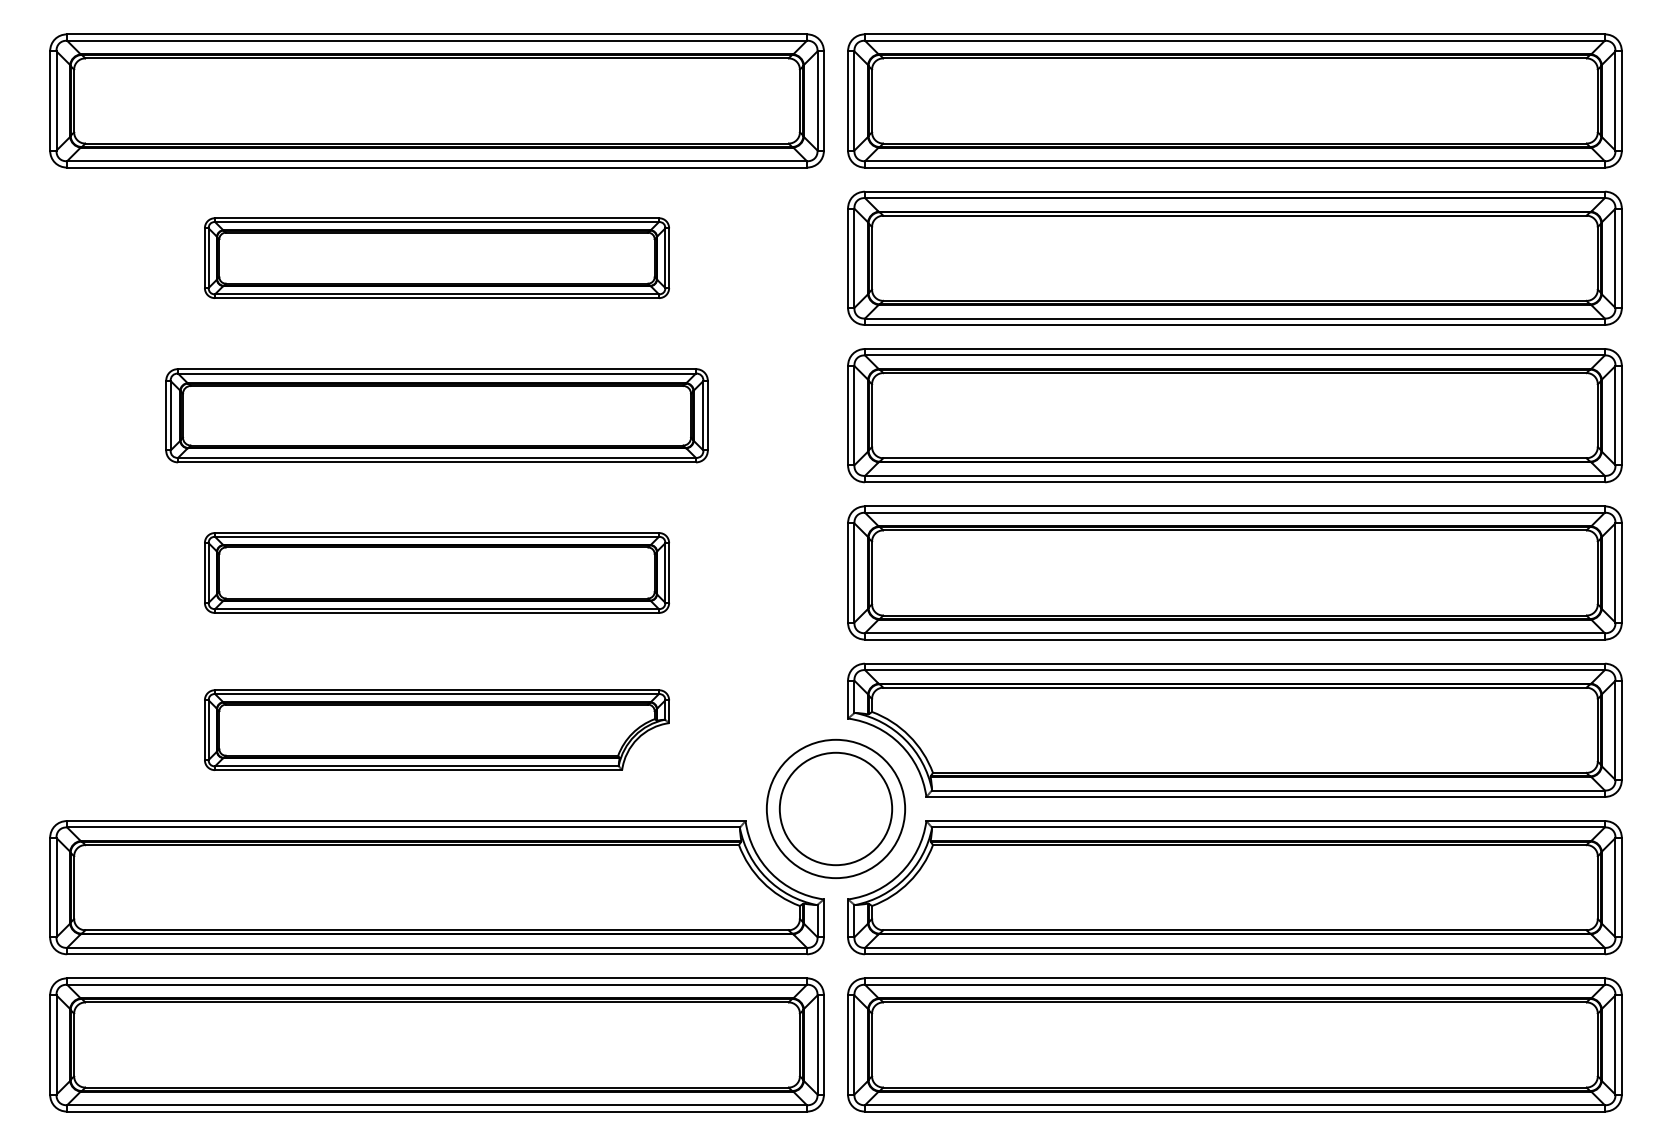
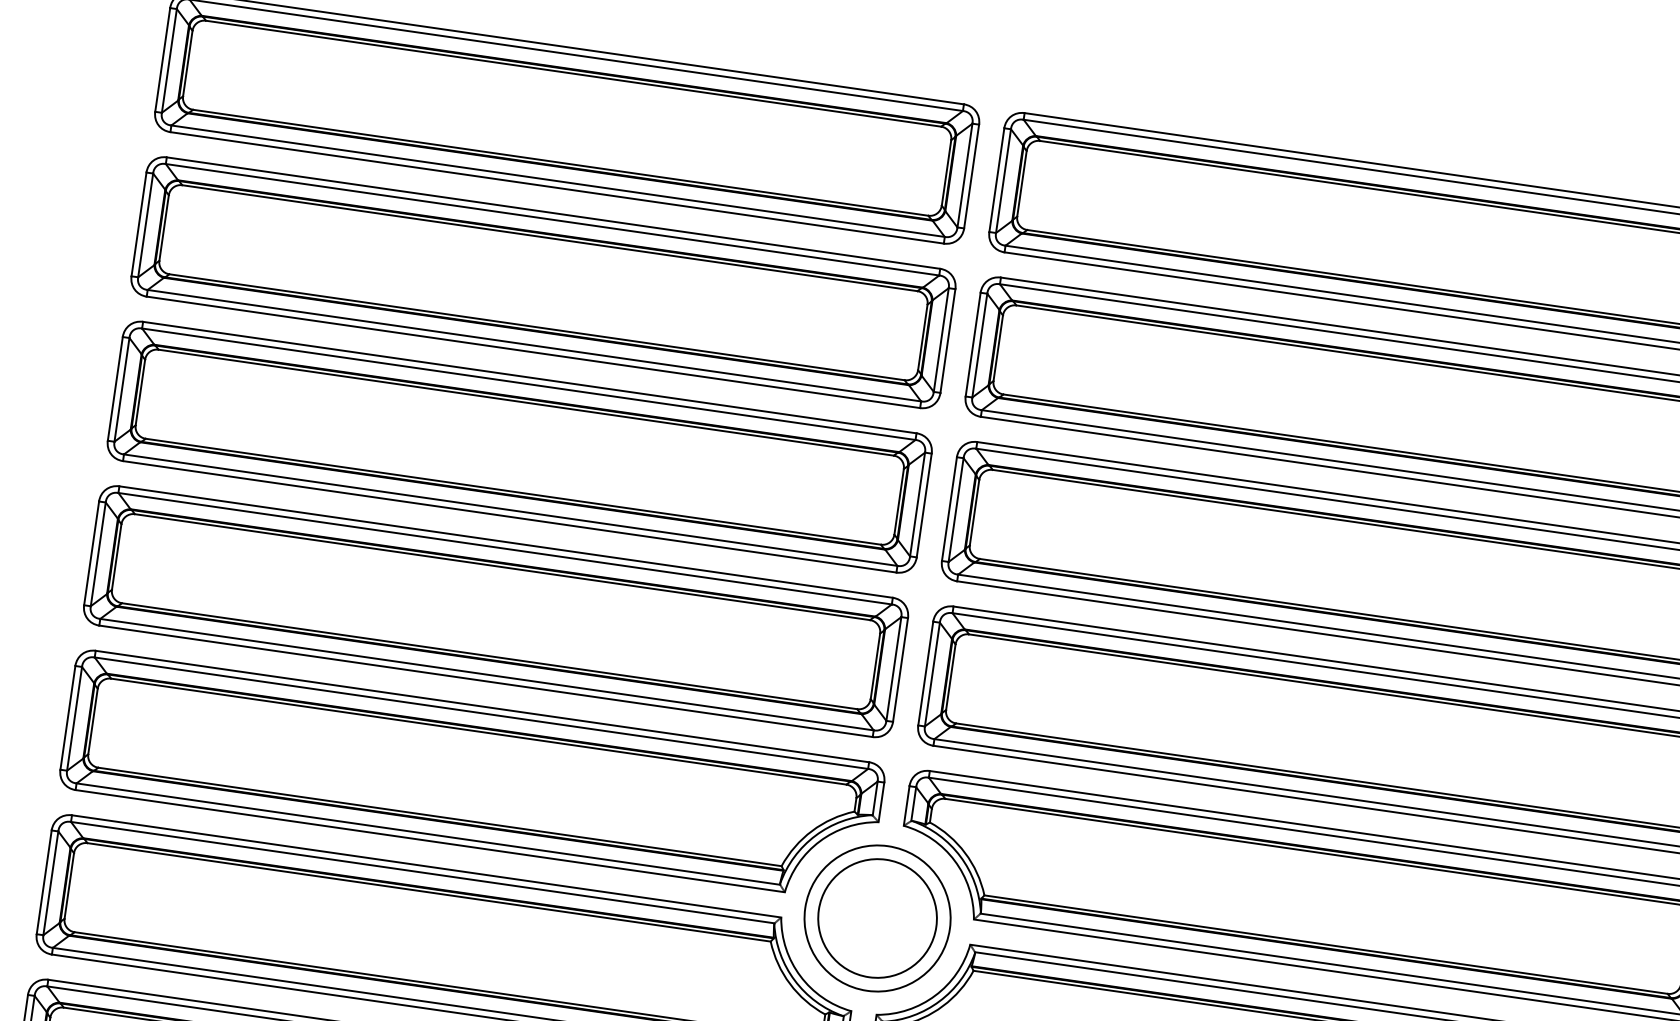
part: (436, 257) -> (543, 281), size x1.67
part: (436, 415) -> (519, 446), size x1.43
part: (436, 572) -> (495, 611), size x1.67
part: (436, 729) -> (471, 775), size x1.67

